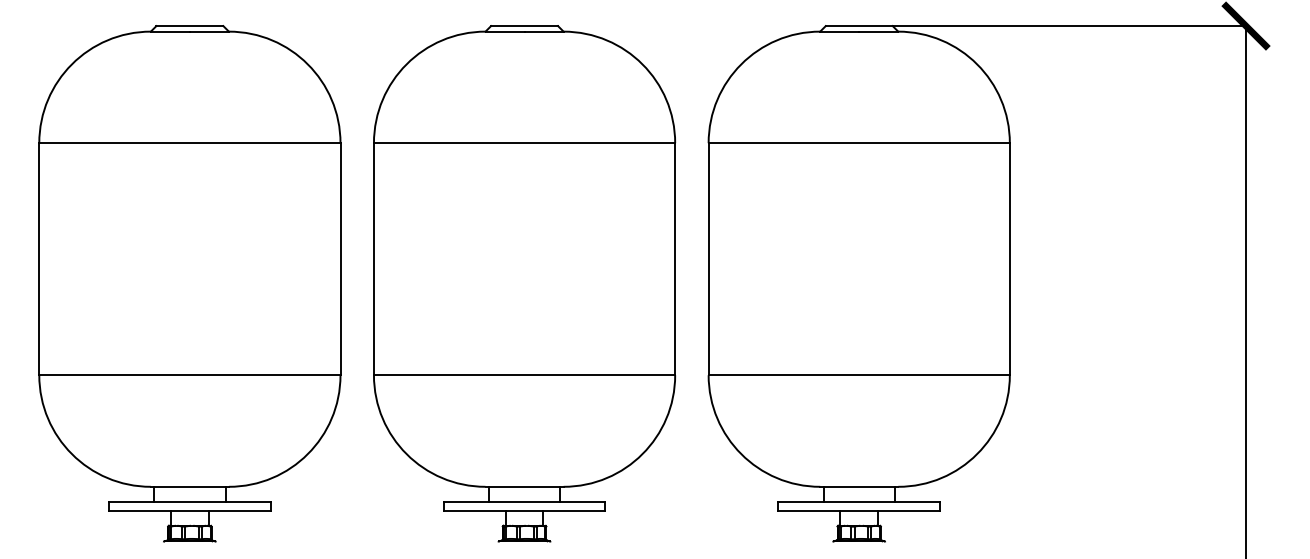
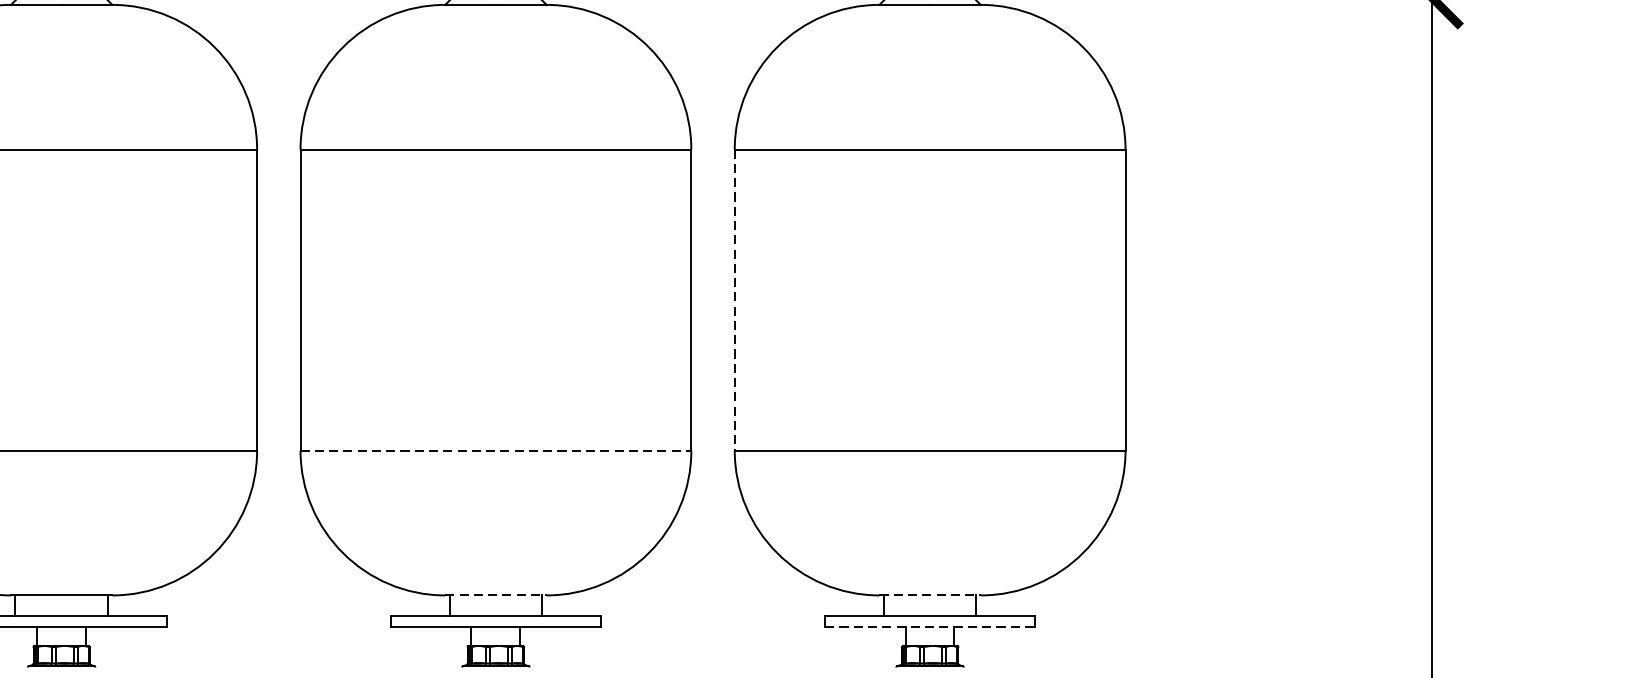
line: (708, 259) -> (734, 300), solid -> dashed
line: (524, 375) -> (495, 451), solid -> dashed
line: (525, 486) -> (497, 595), solid -> dashed
line: (859, 486) -> (930, 595), solid -> dashed
line: (859, 511) -> (930, 627), solid -> dashed

